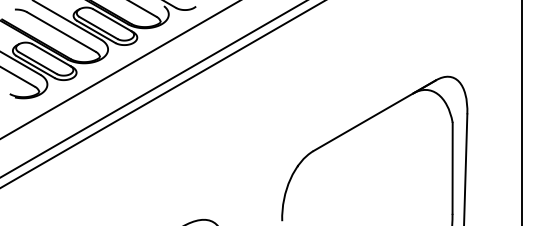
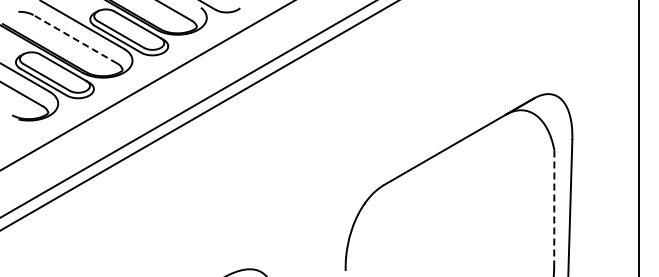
line: (60, 32) -> (74, 39), solid -> dashed
line: (452, 168) -> (554, 206), solid -> dashed

